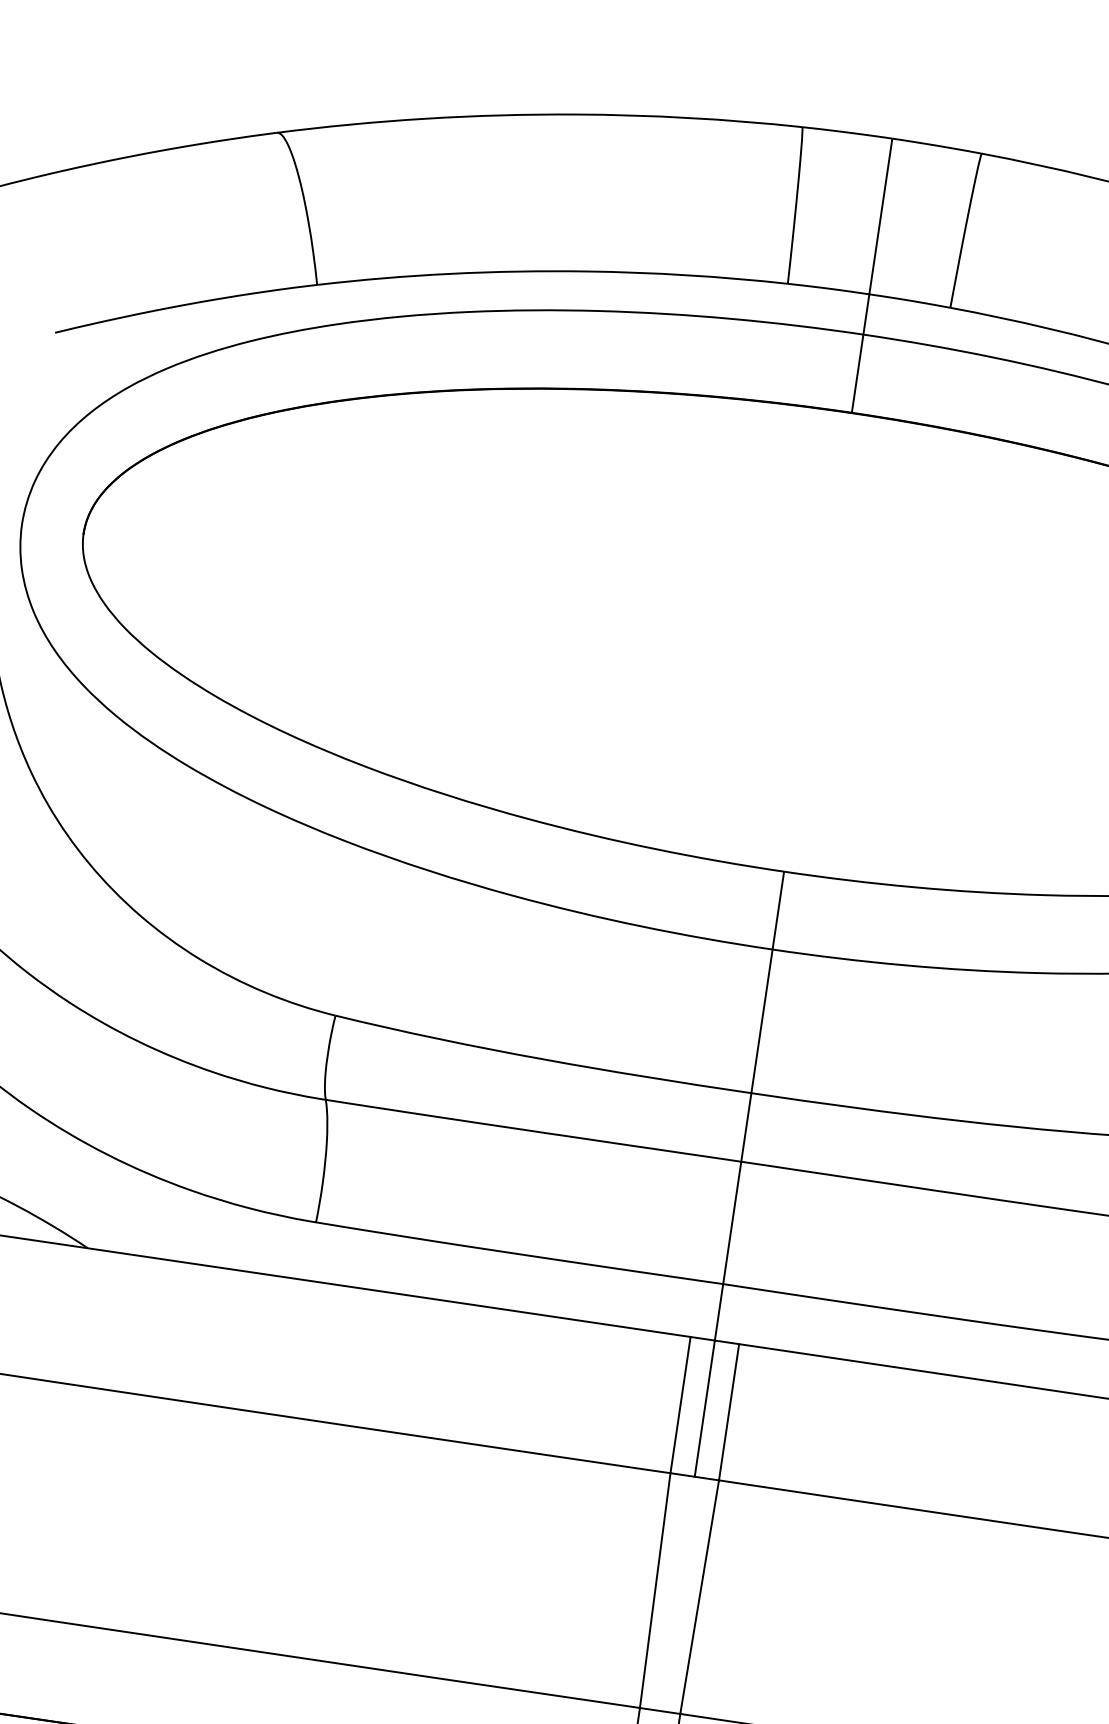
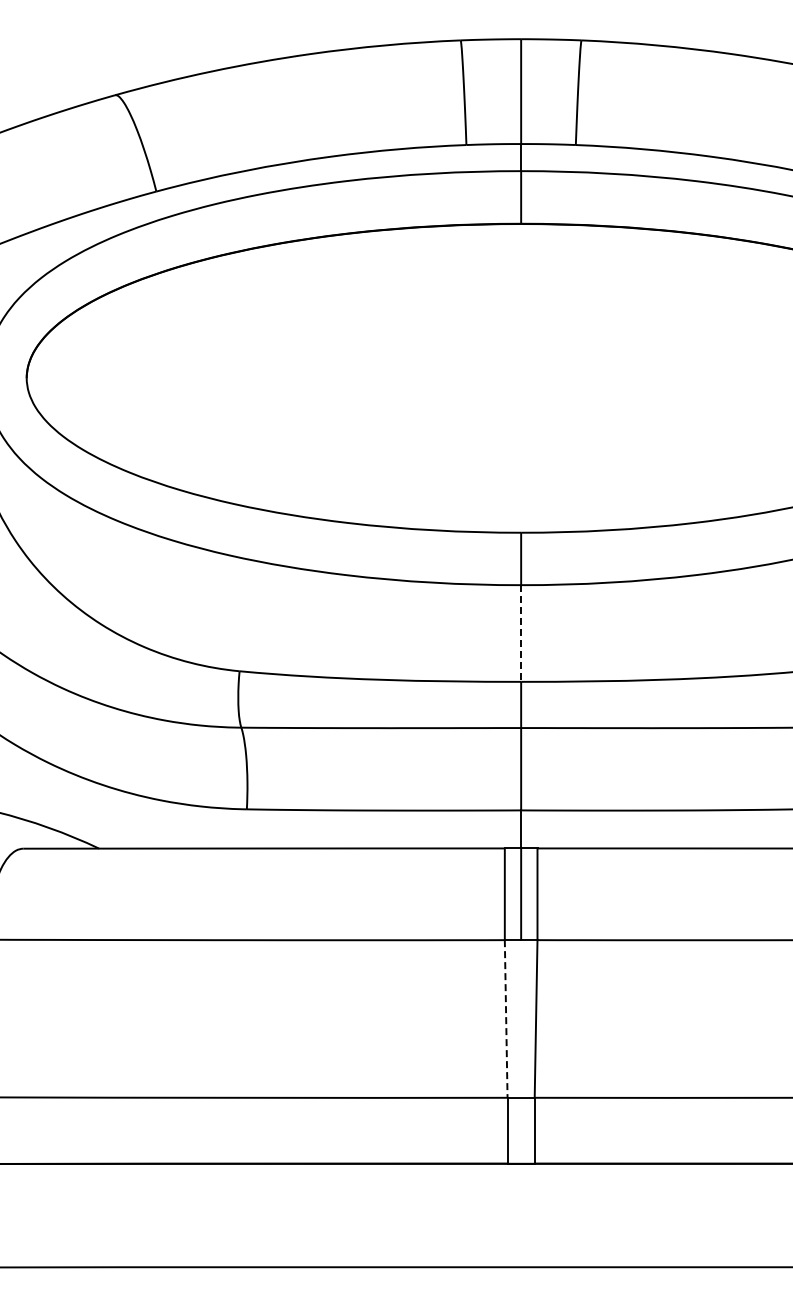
line: (762, 1022) -> (521, 634), solid -> dashed
line: (655, 1589) -> (506, 1018), solid -> dashed

